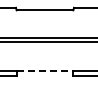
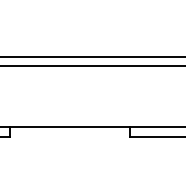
line: (45, 71) -> (71, 127), dashed -> solid

